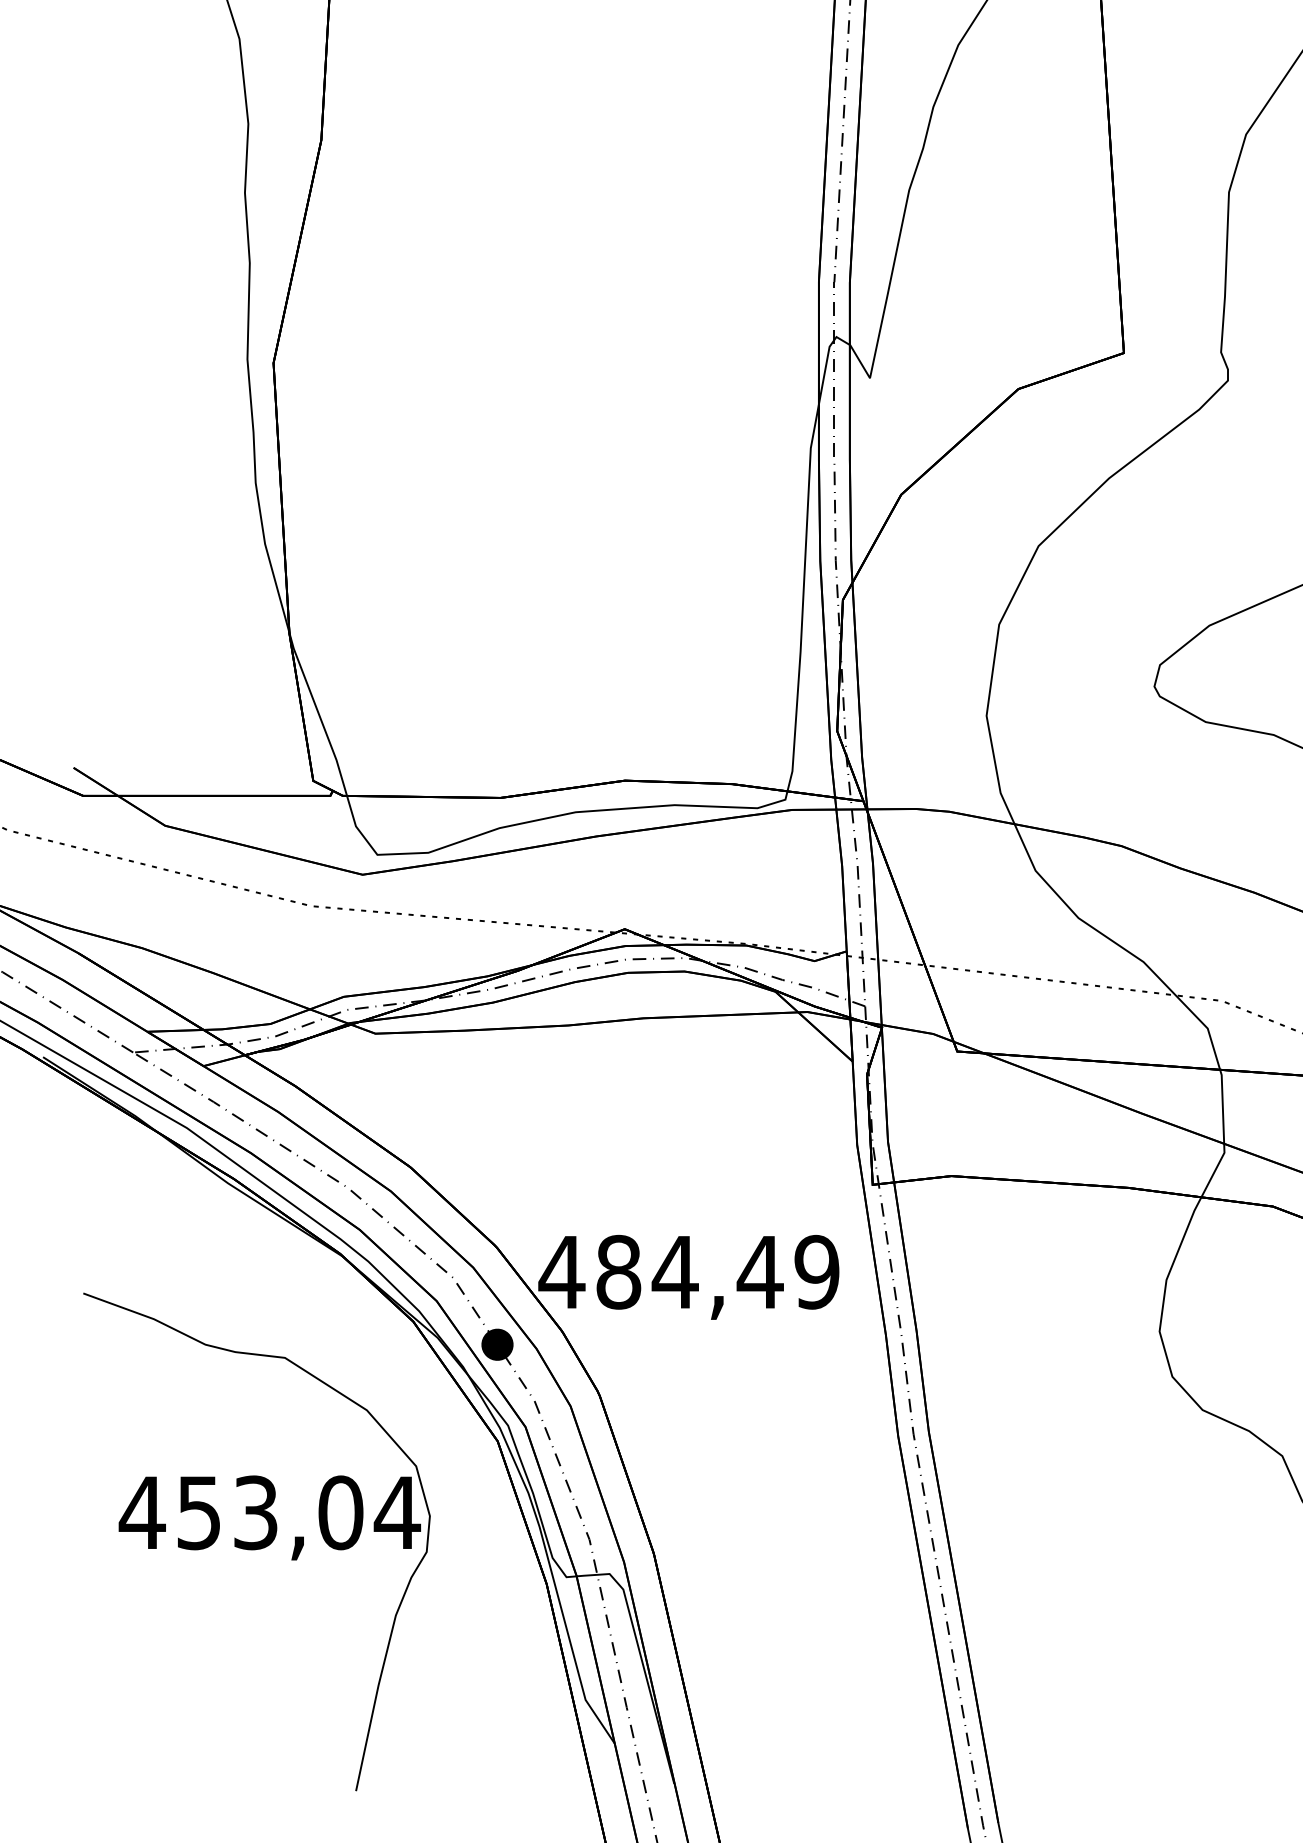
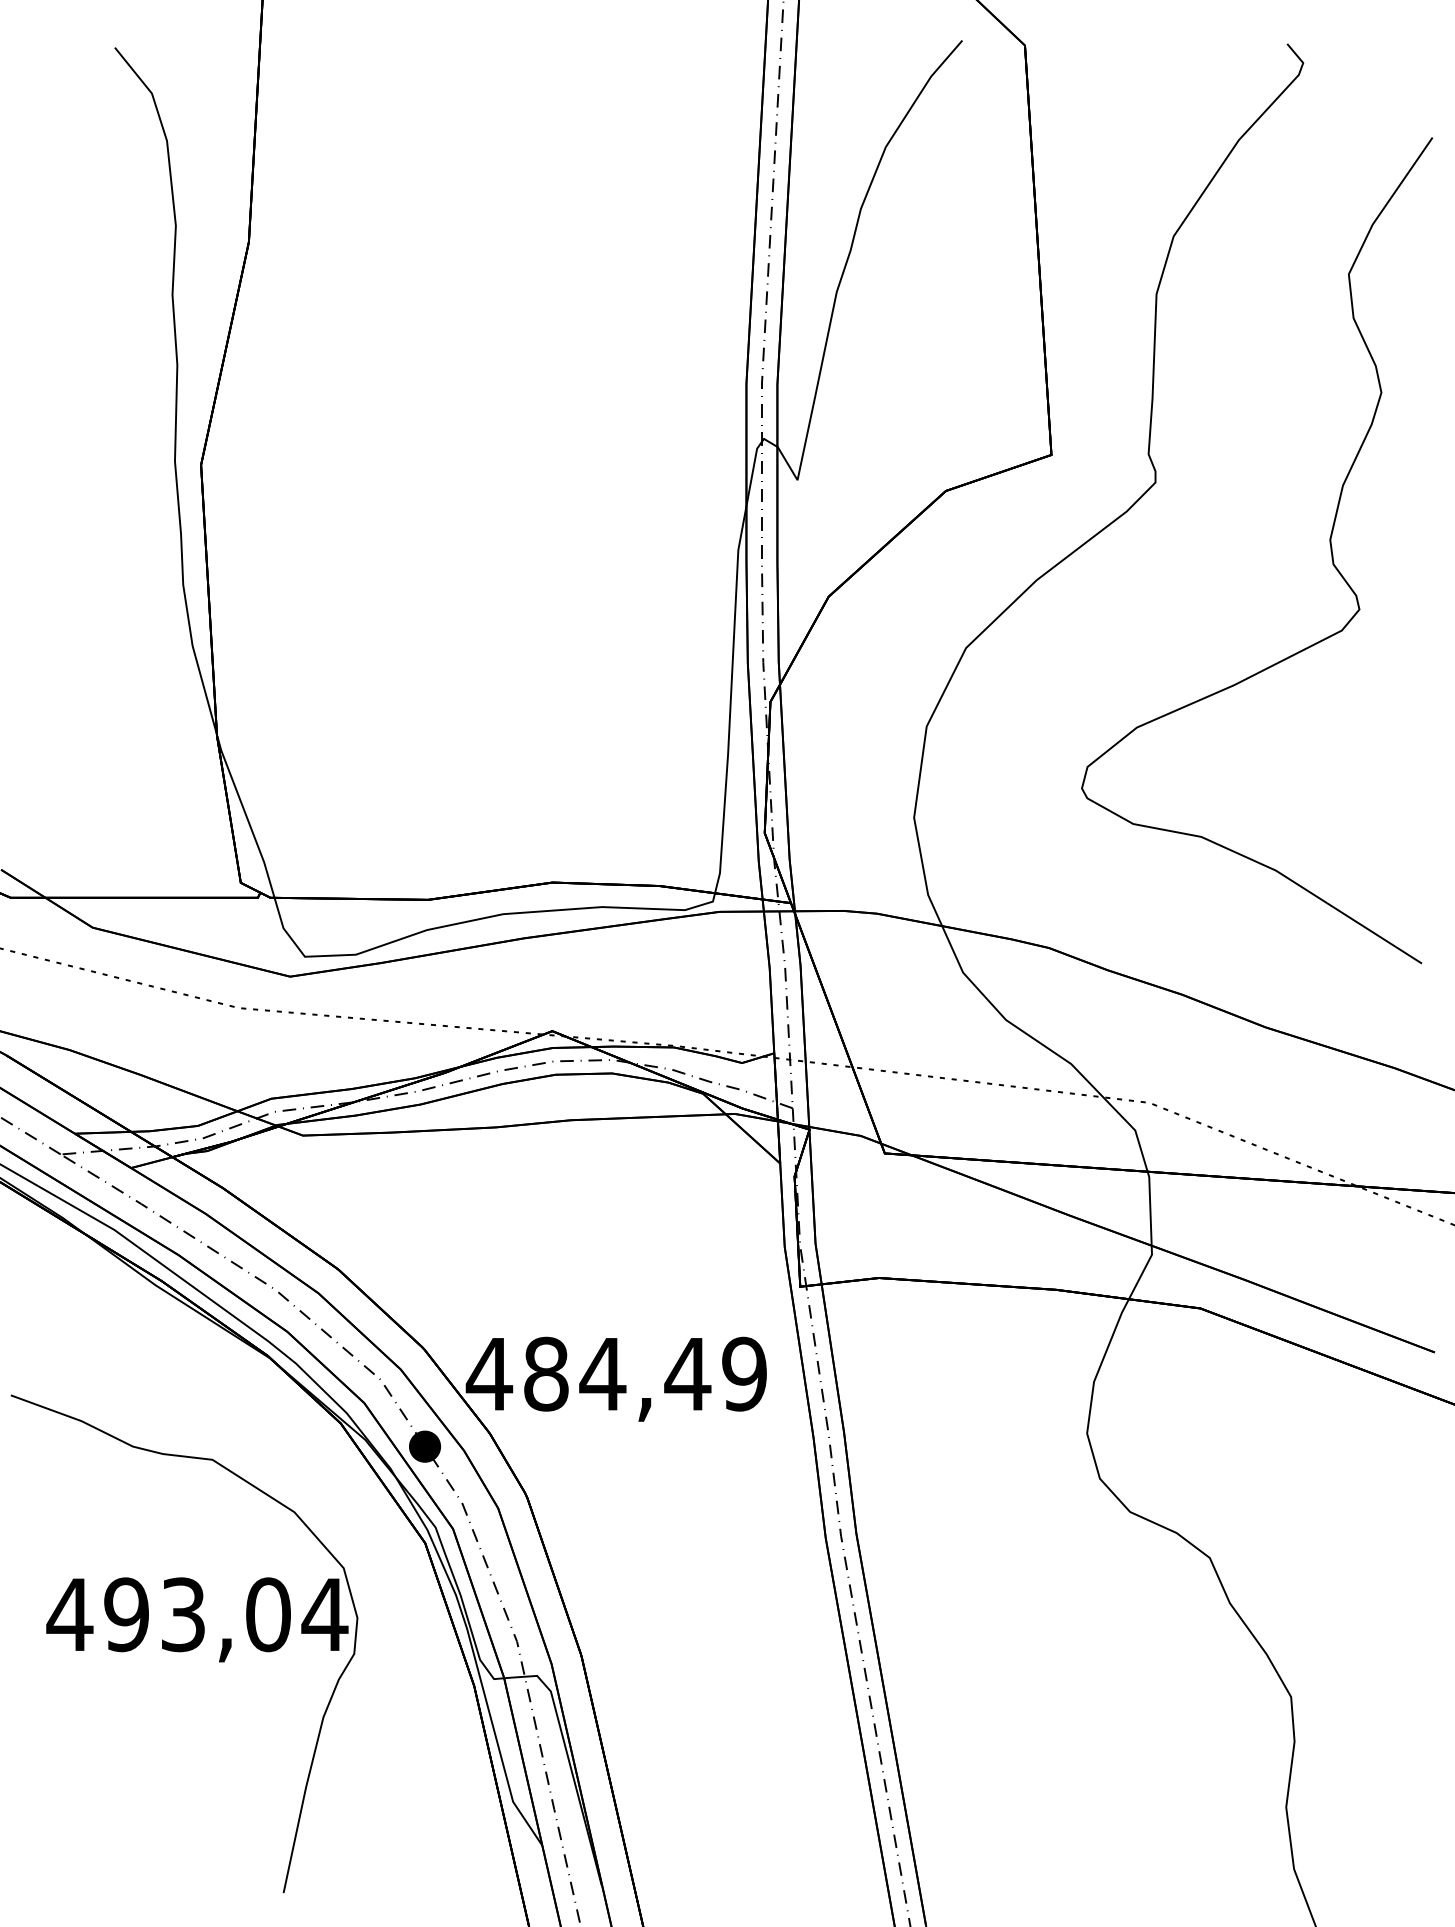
text: (198, 1512) -> (126, 1614), 453,04 -> 493,04

